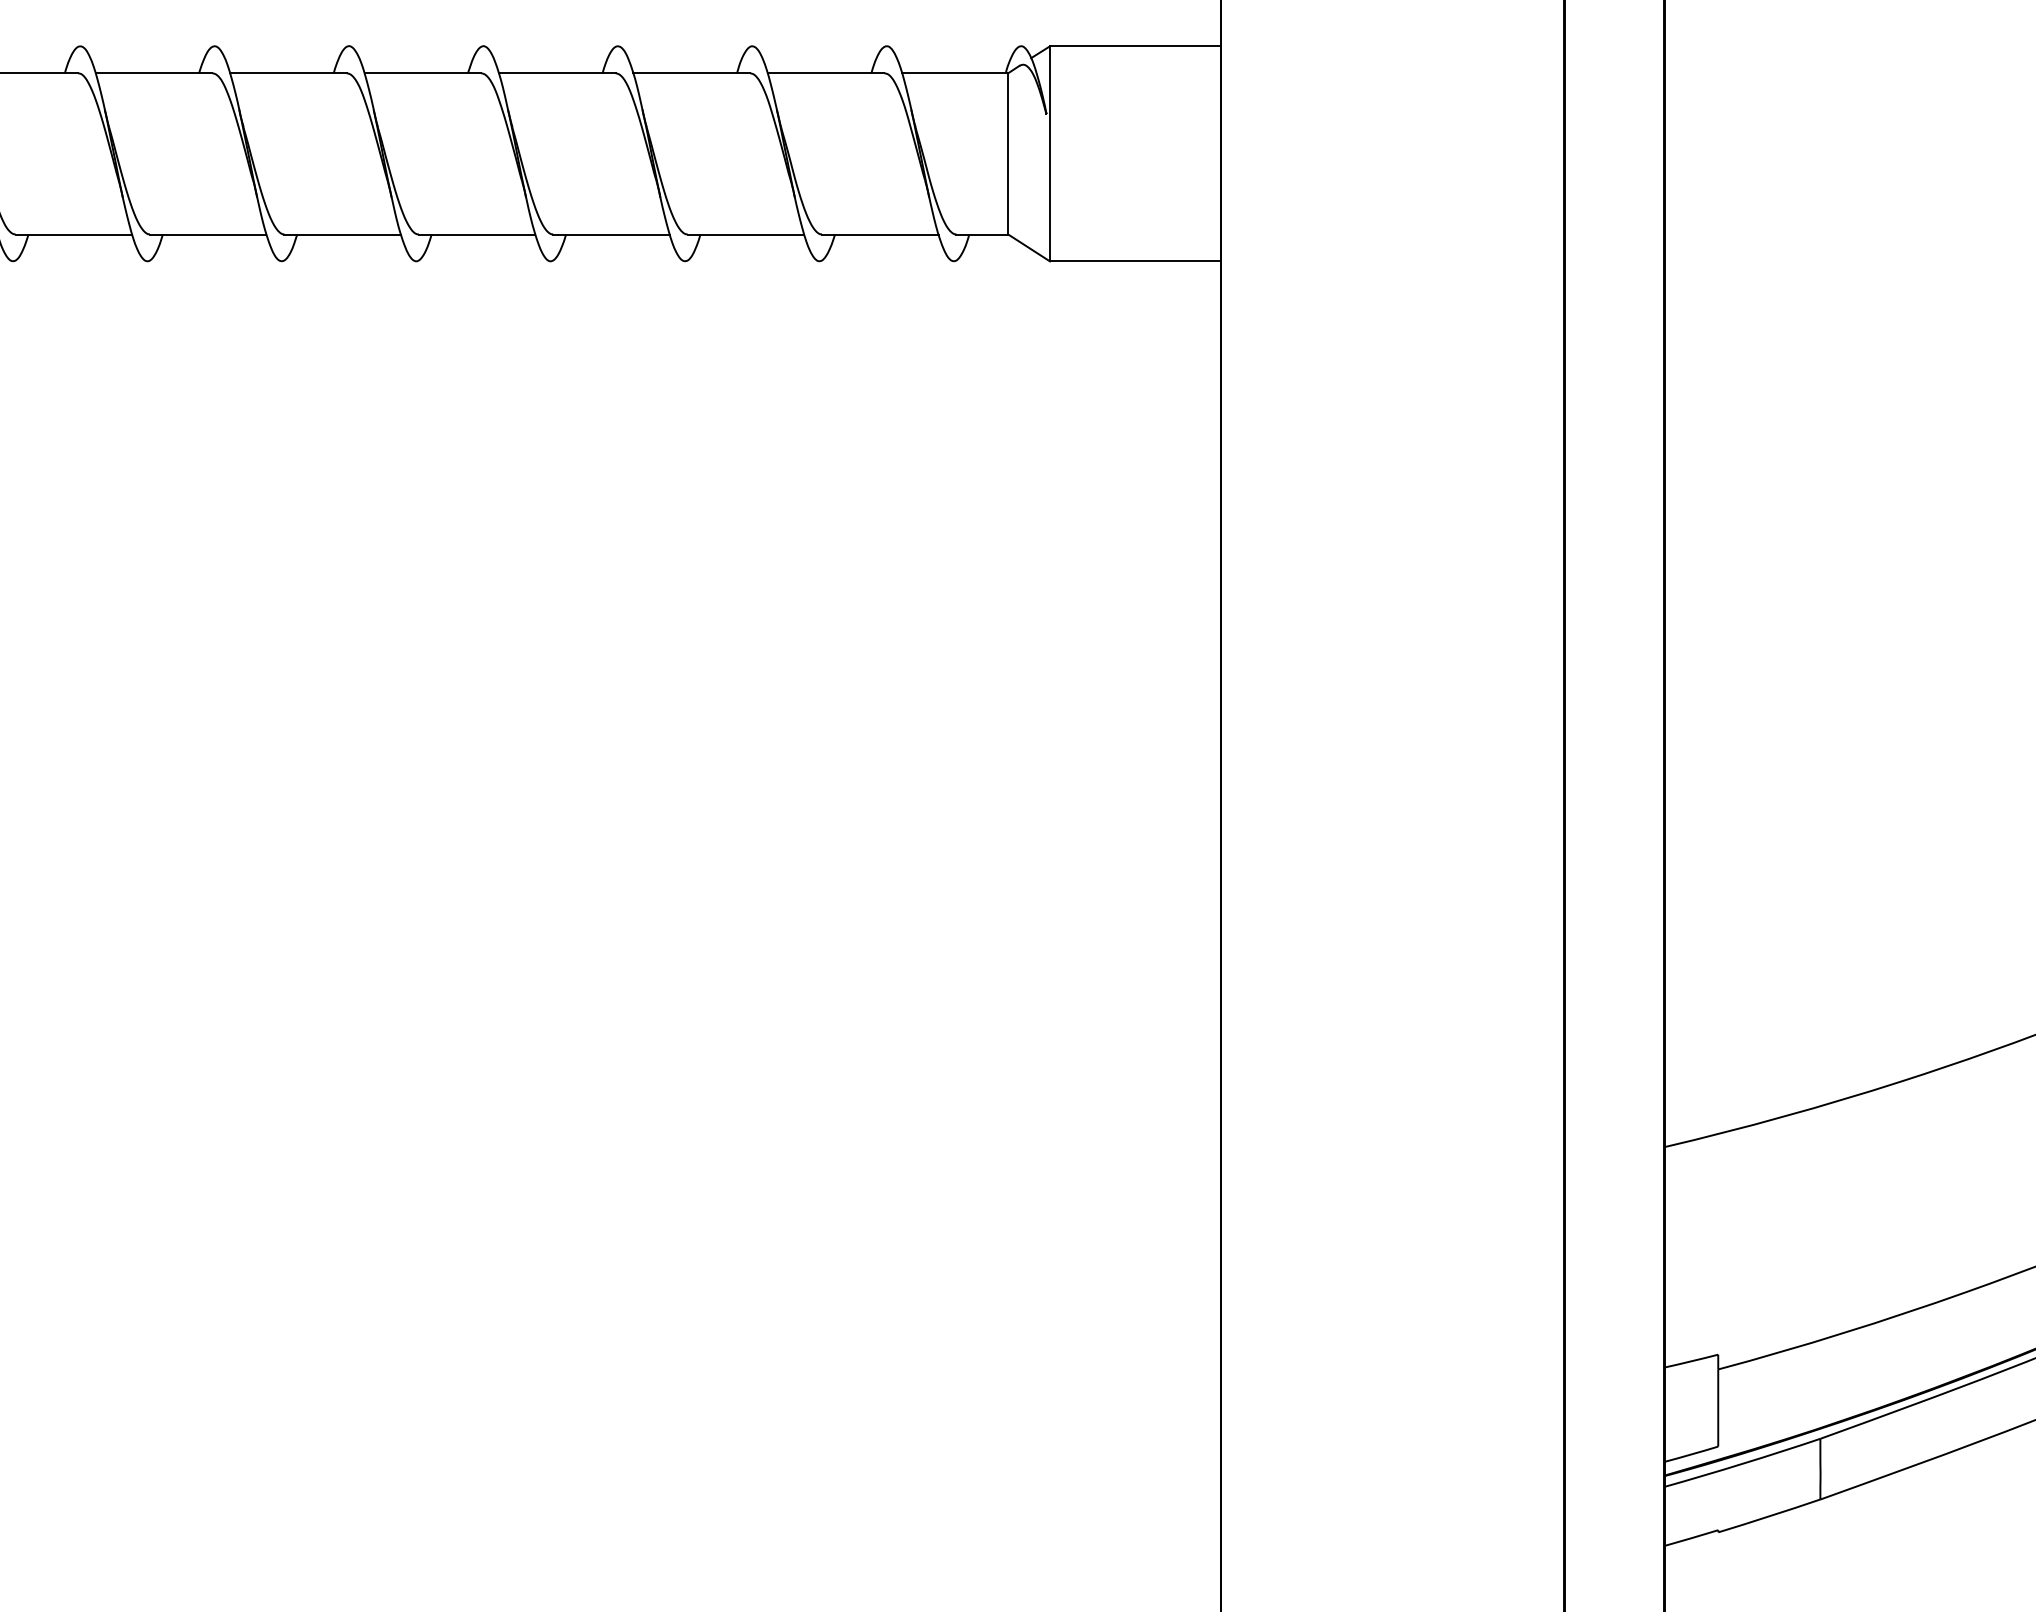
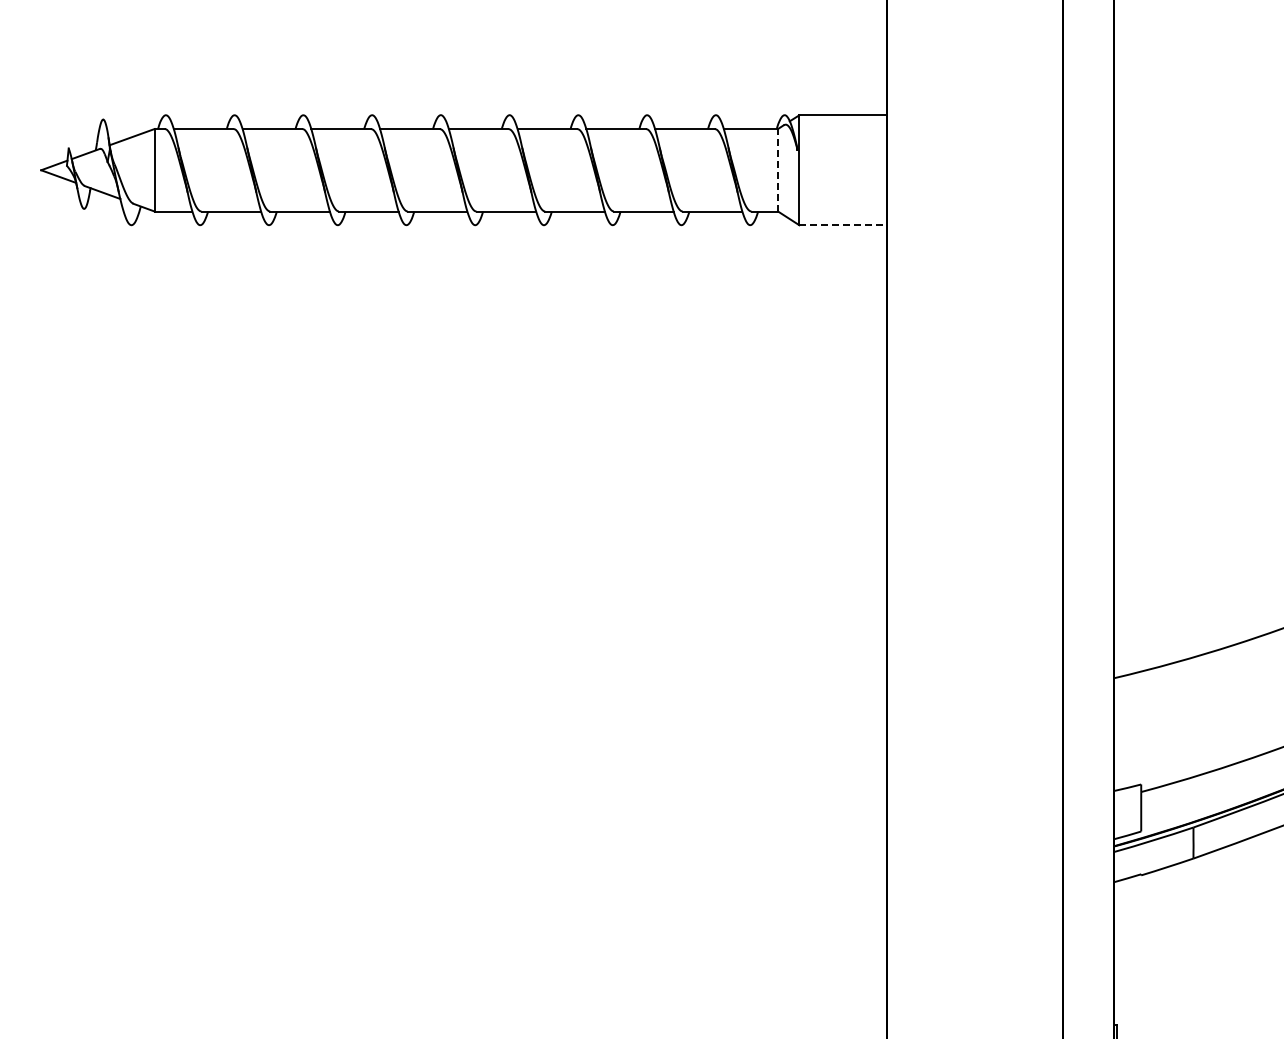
line: (1009, 152) -> (778, 169), solid -> dashed
line: (1136, 261) -> (843, 225), solid -> dashed

